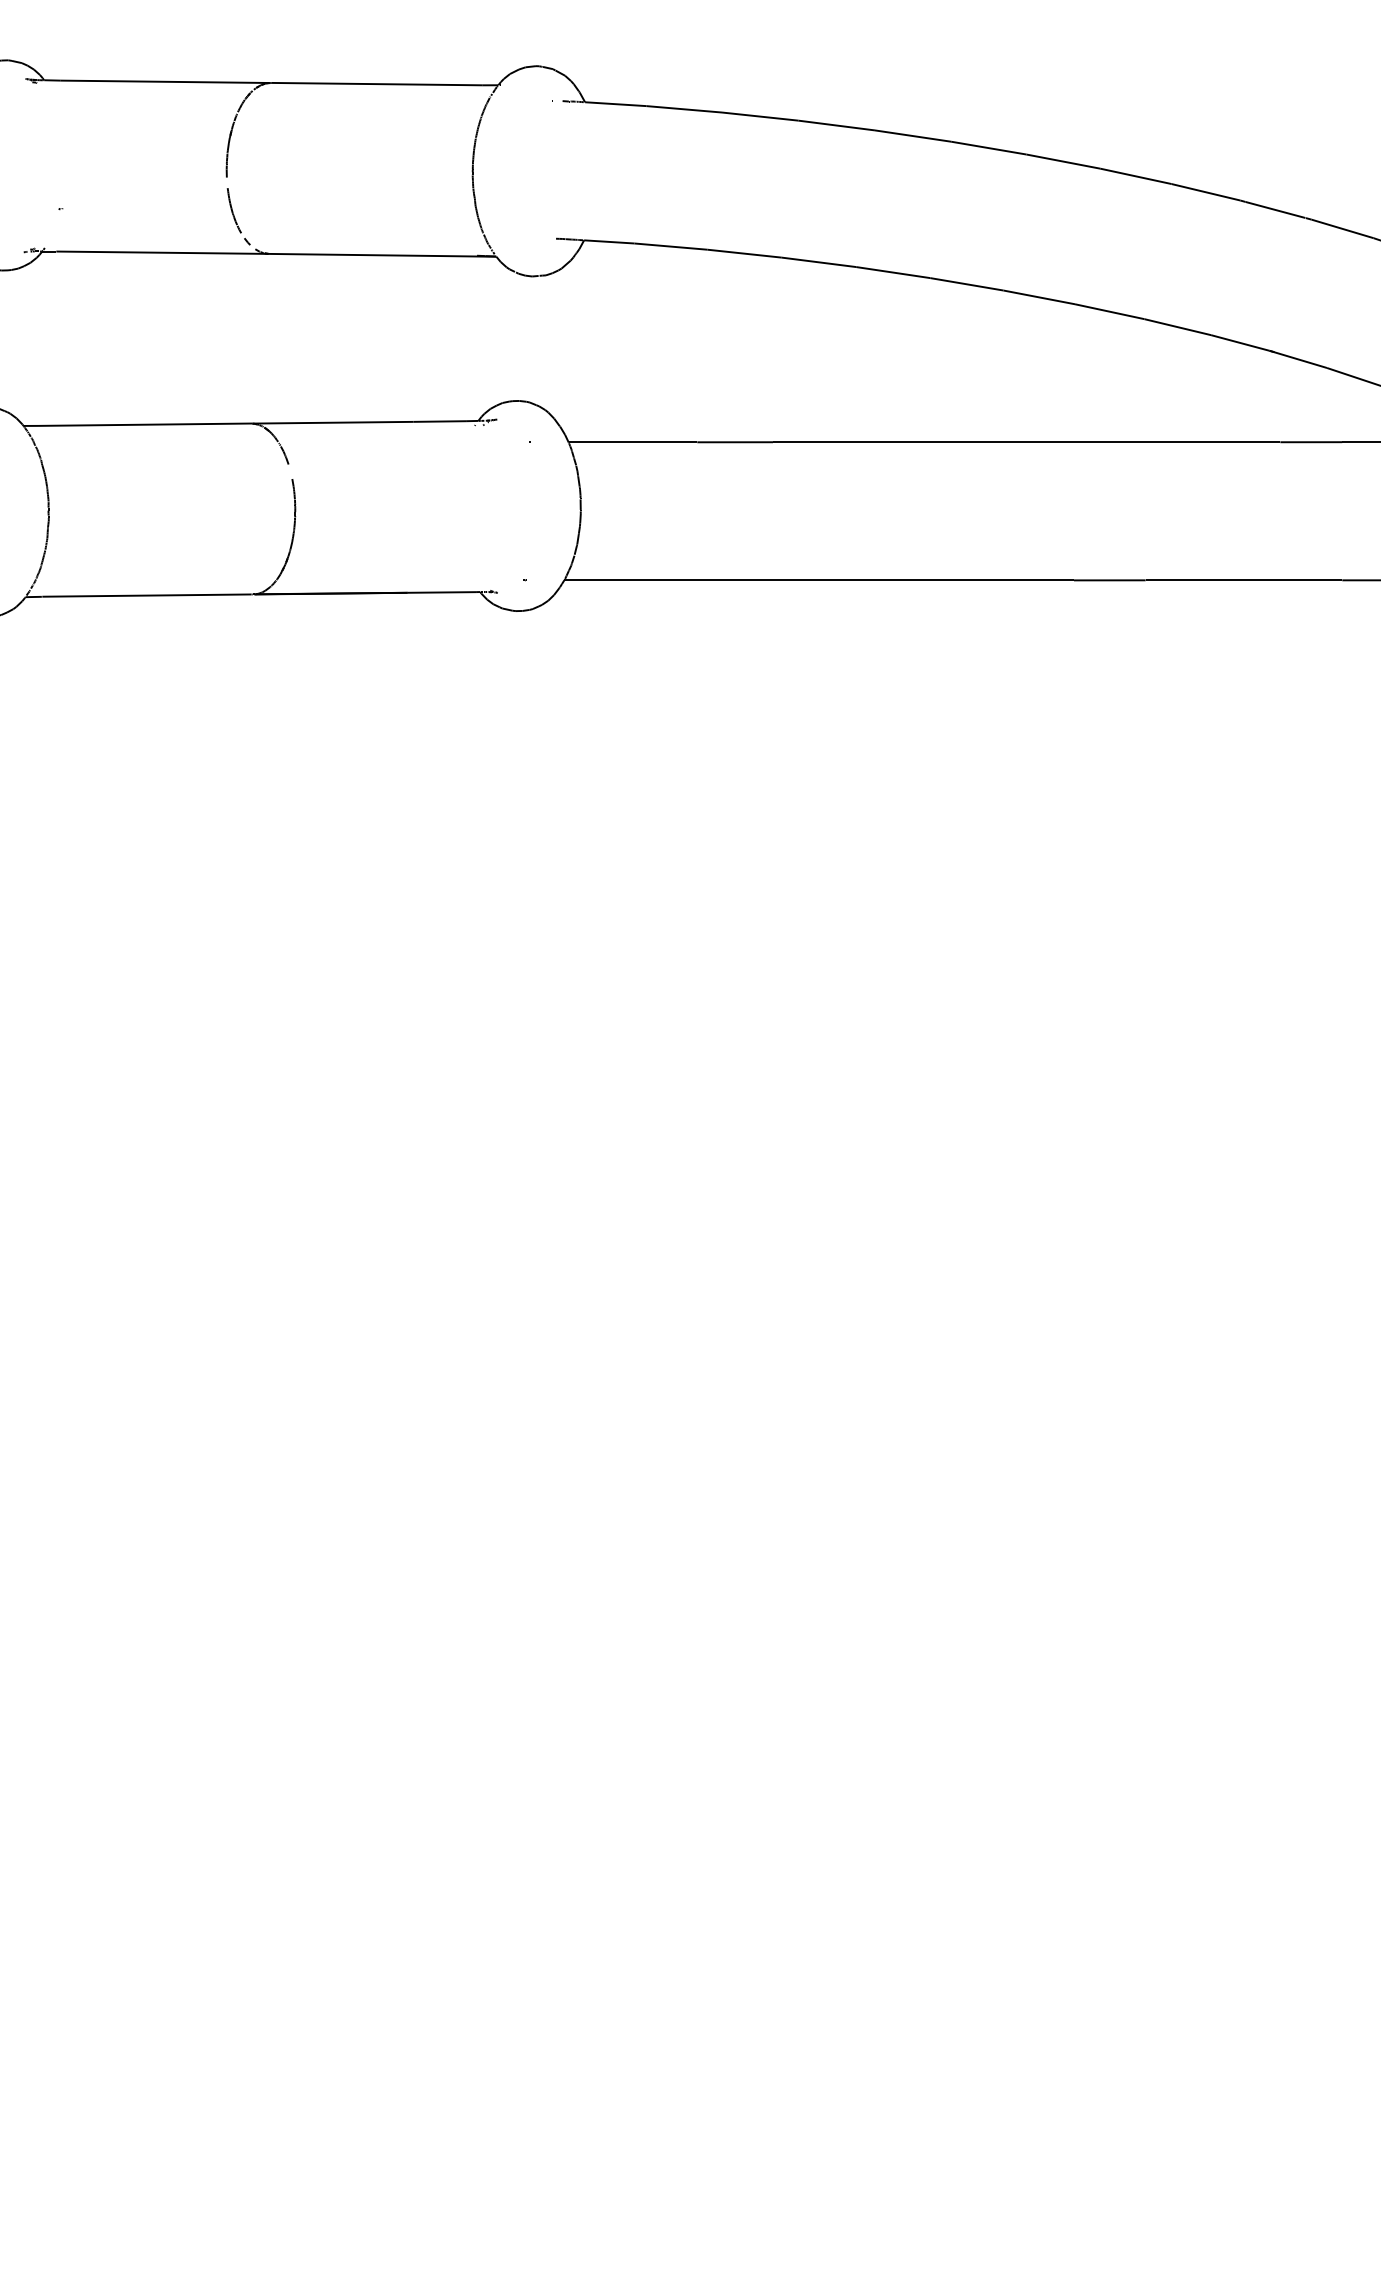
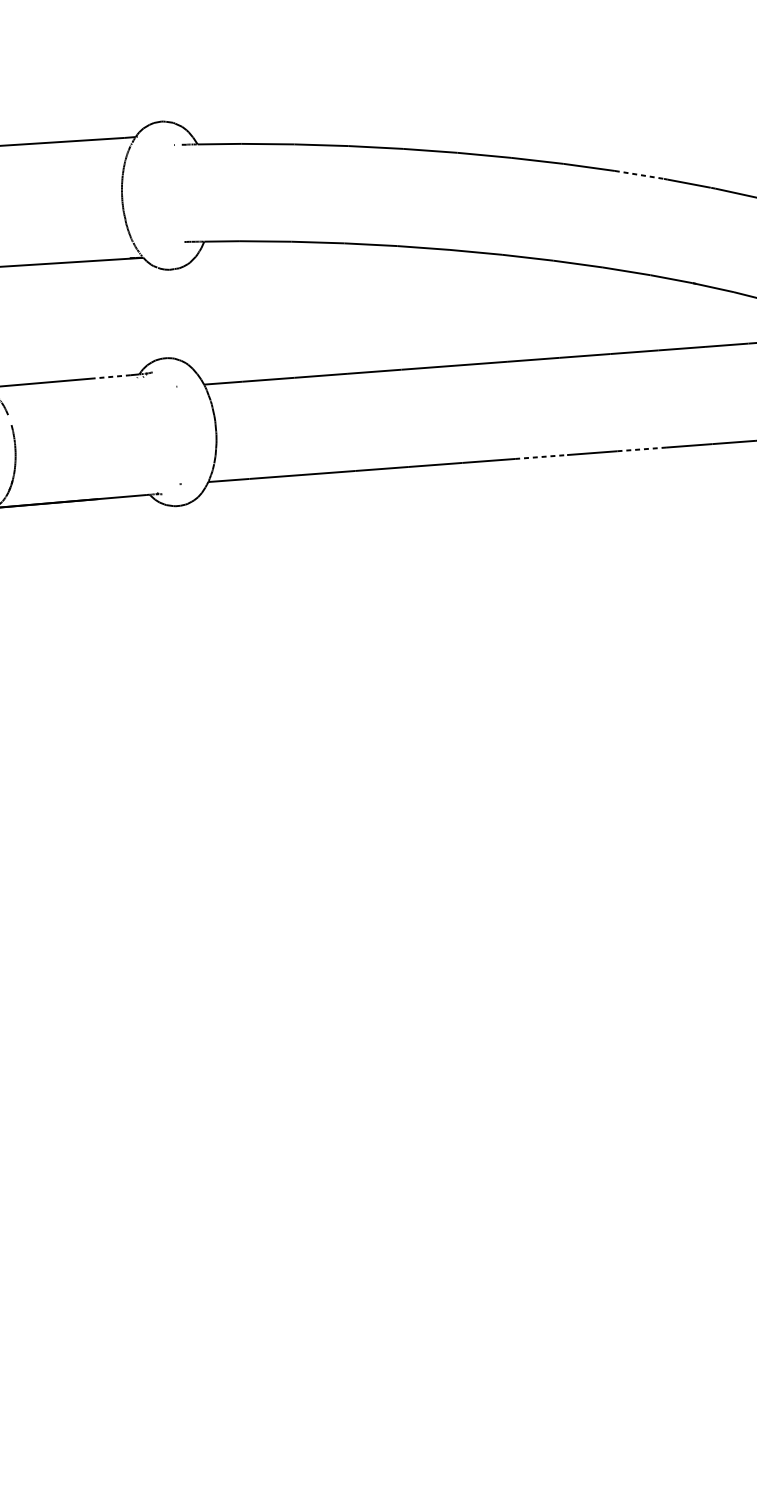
line: (1206, 192) -> (639, 175), solid -> dashed
line: (439, 421) -> (112, 376), solid -> dashed
line: (1037, 580) -> (541, 457), solid -> dashed
line: (1180, 580) -> (642, 449), solid -> dashed

